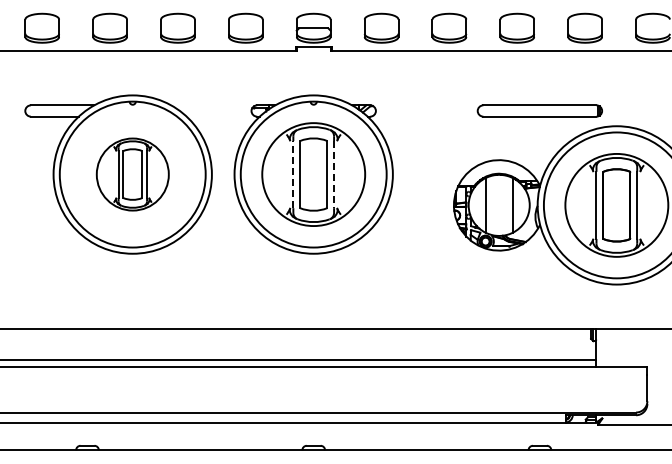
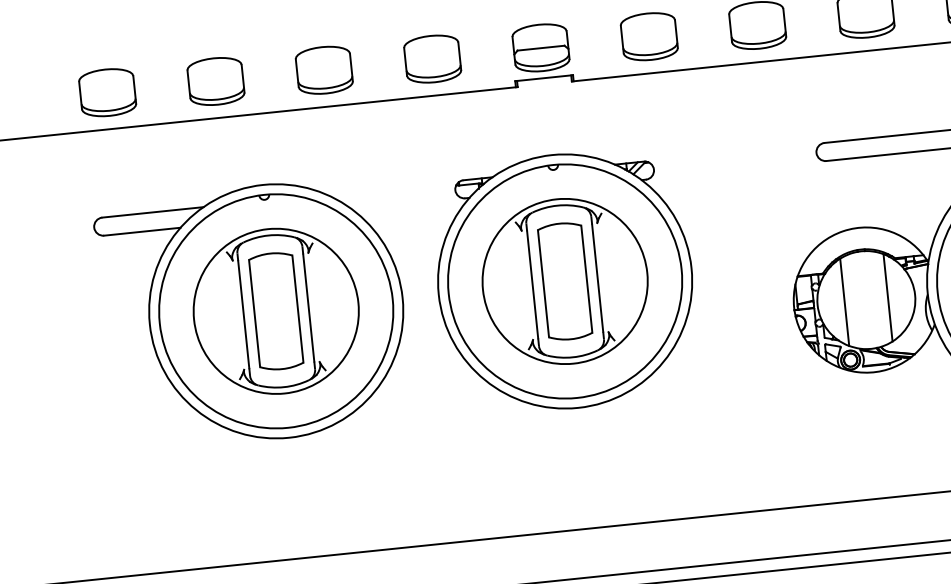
part: (132, 174) -> (275, 311), size x1.43
line: (293, 174) -> (532, 284), dashed -> solid
line: (334, 174) -> (598, 277), dashed -> solid

